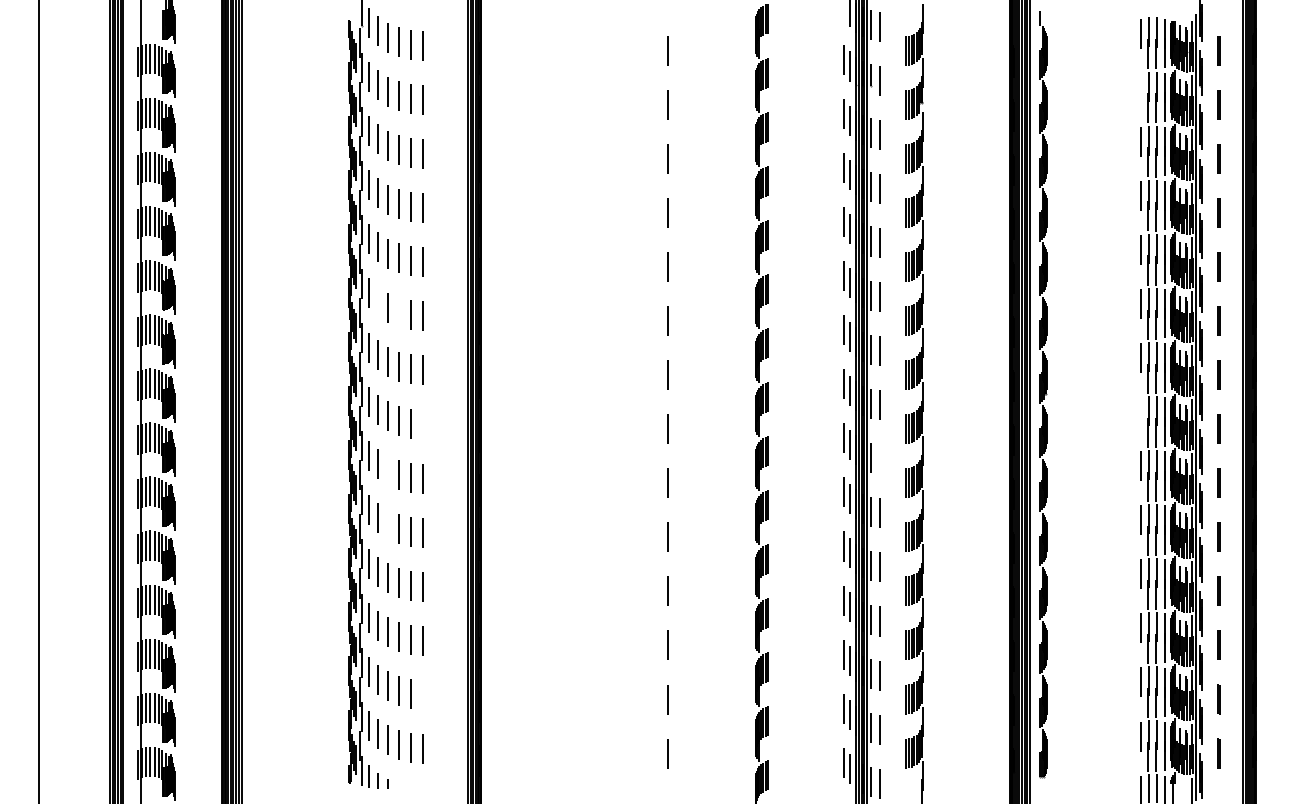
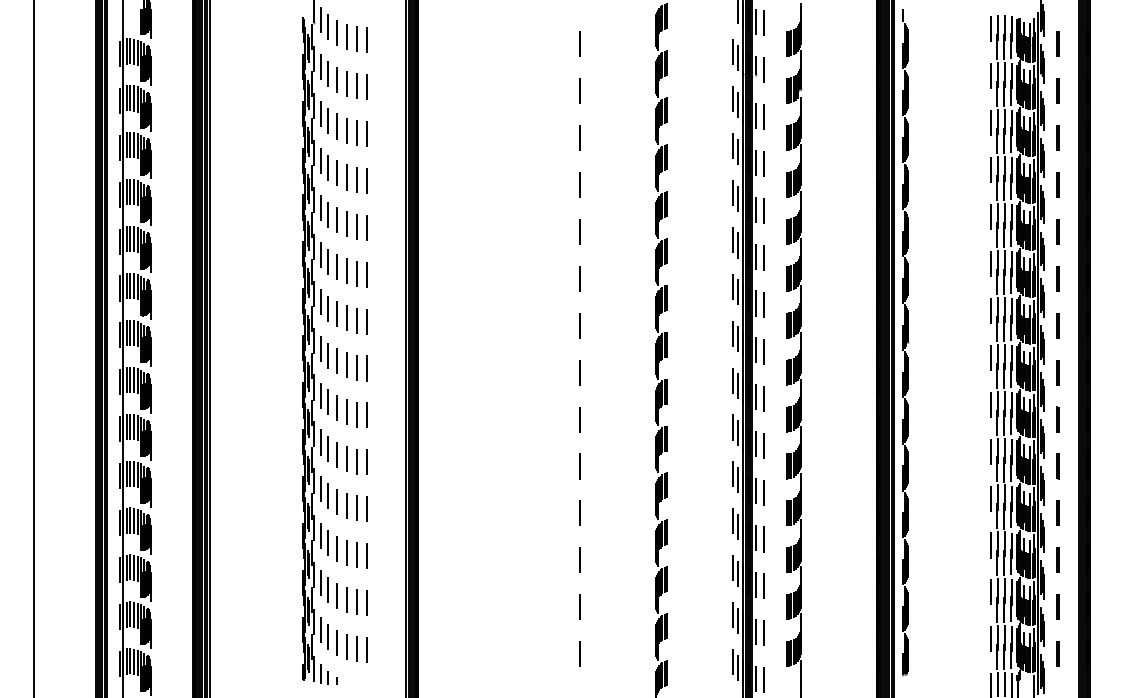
line: (1141, 87) -> (990, 76), added
line: (378, 301) -> (328, 261), added
line: (399, 312) -> (346, 271), added
line: (1141, 412) -> (990, 358), added
line: (422, 424) -> (366, 368), added
line: (879, 459) -> (763, 398), added
line: (387, 469) -> (336, 407), added
line: (388, 524) -> (337, 455), added
line: (422, 694) -> (366, 602), added

